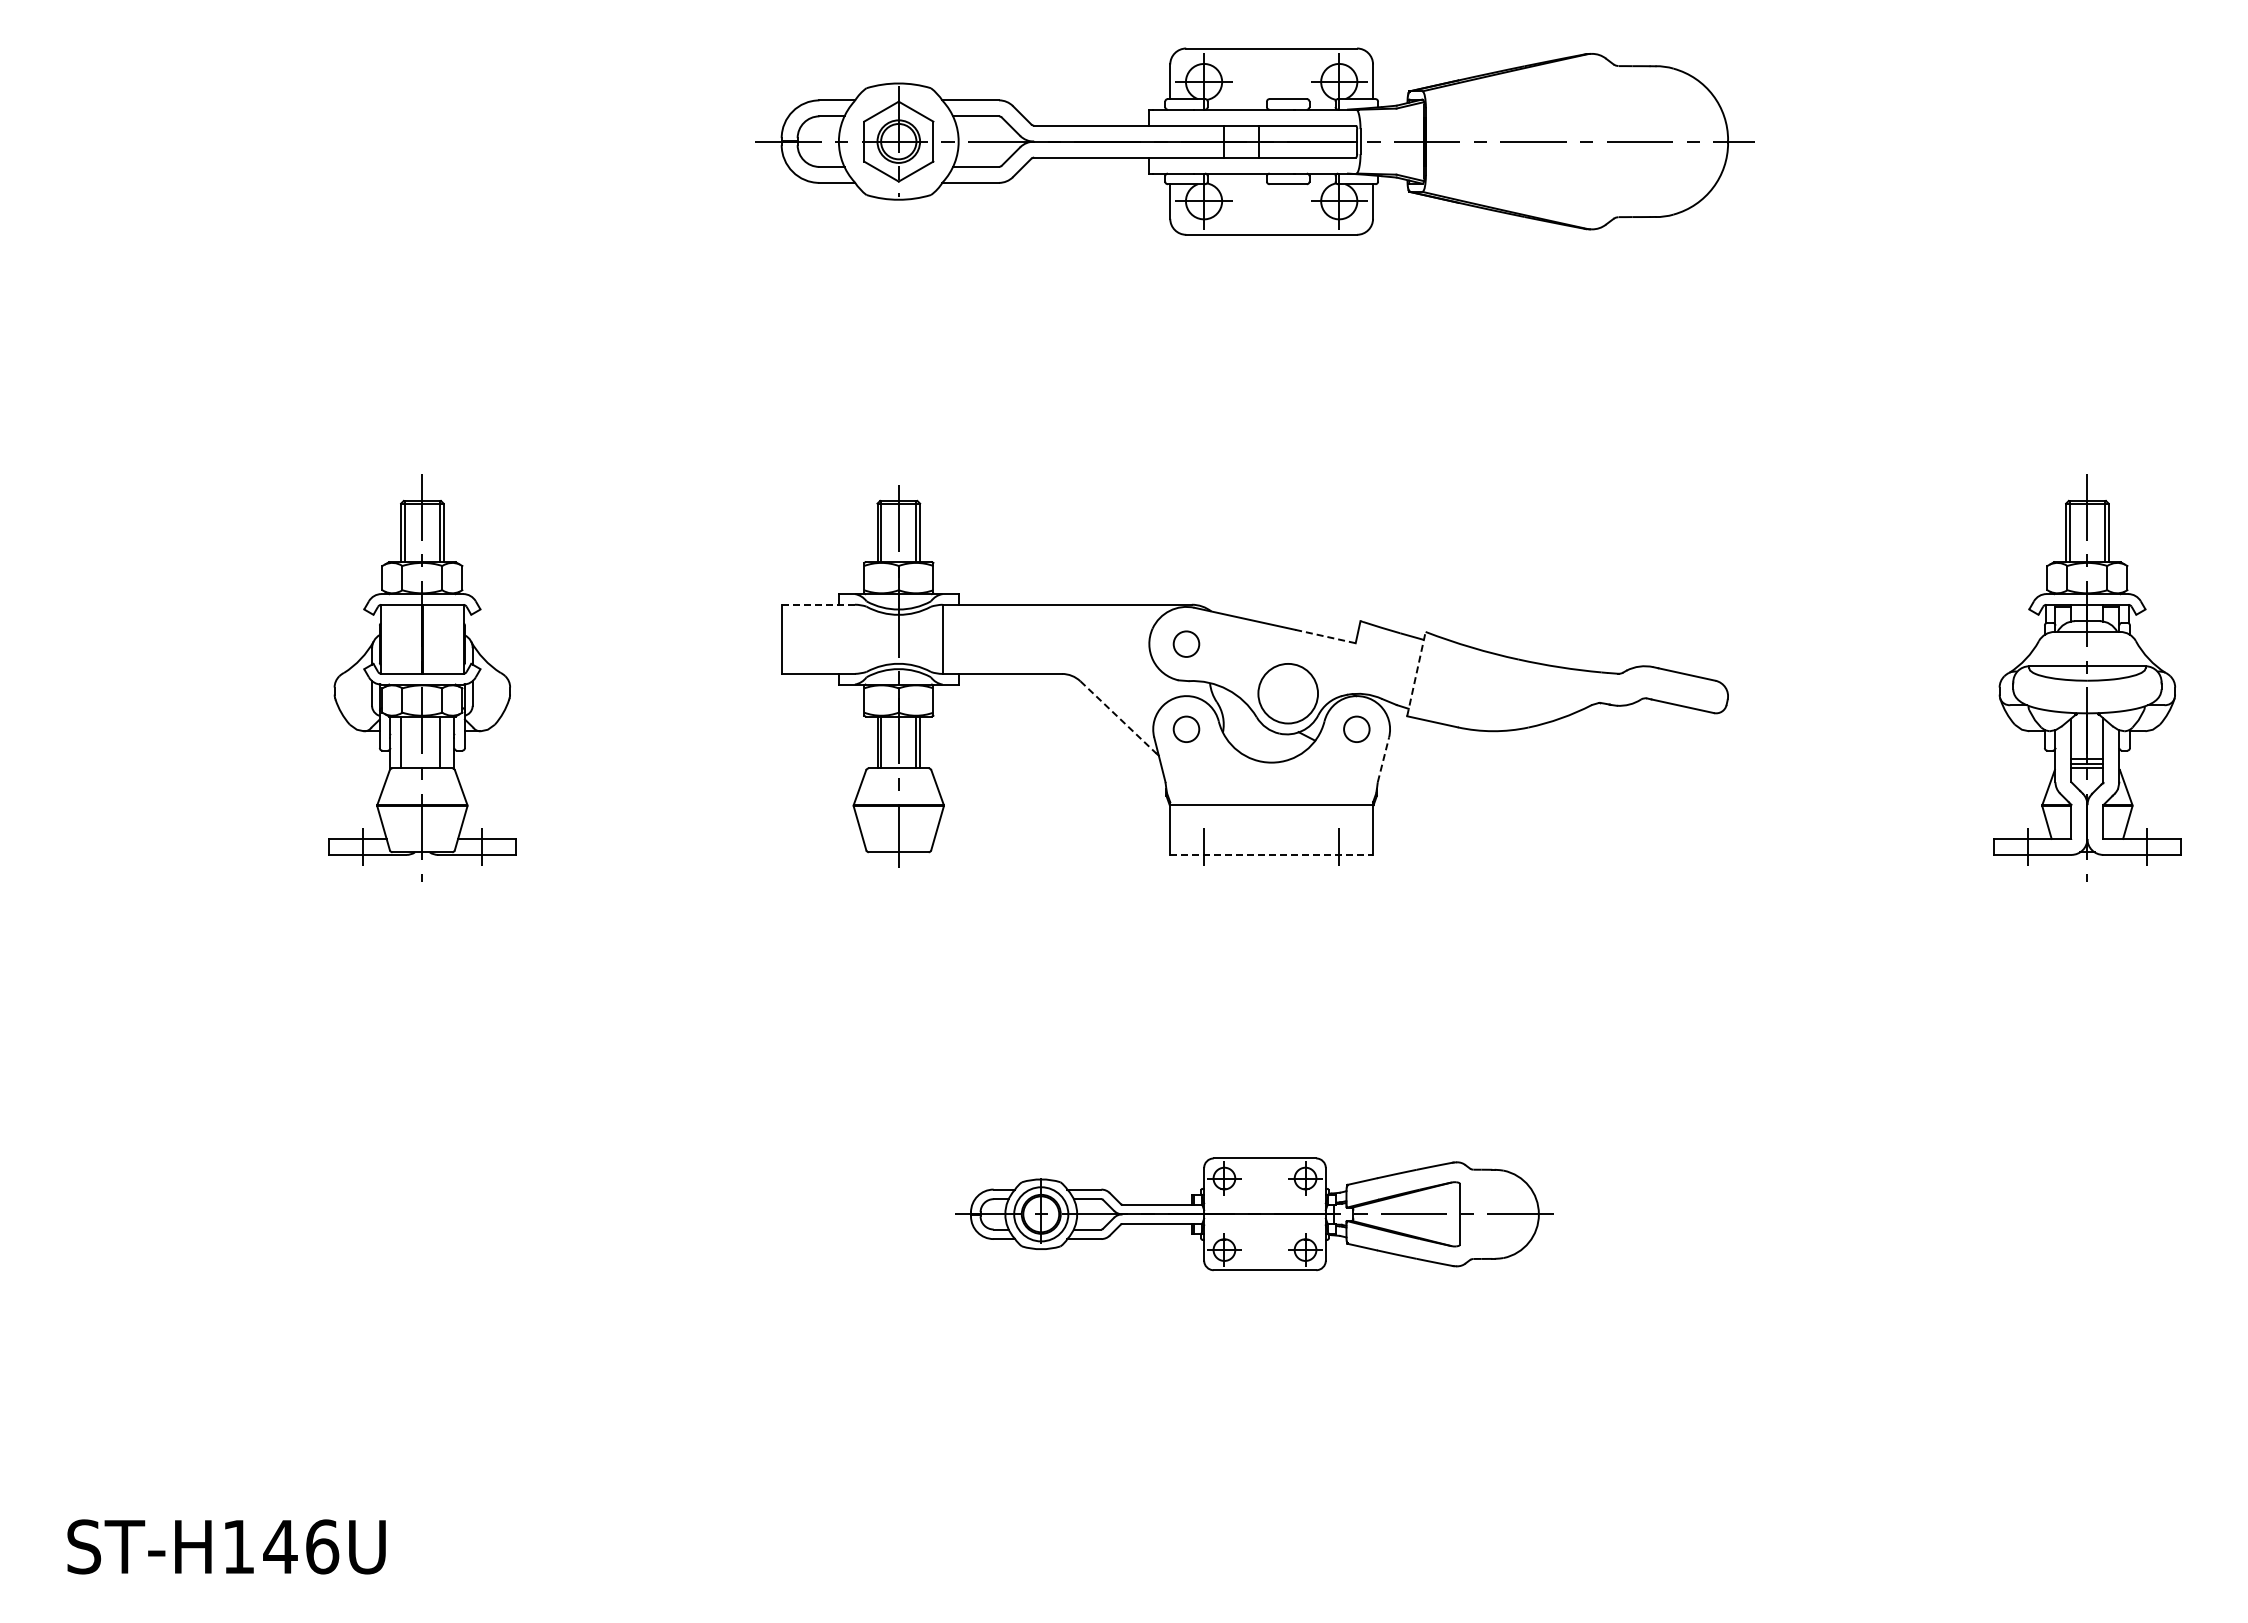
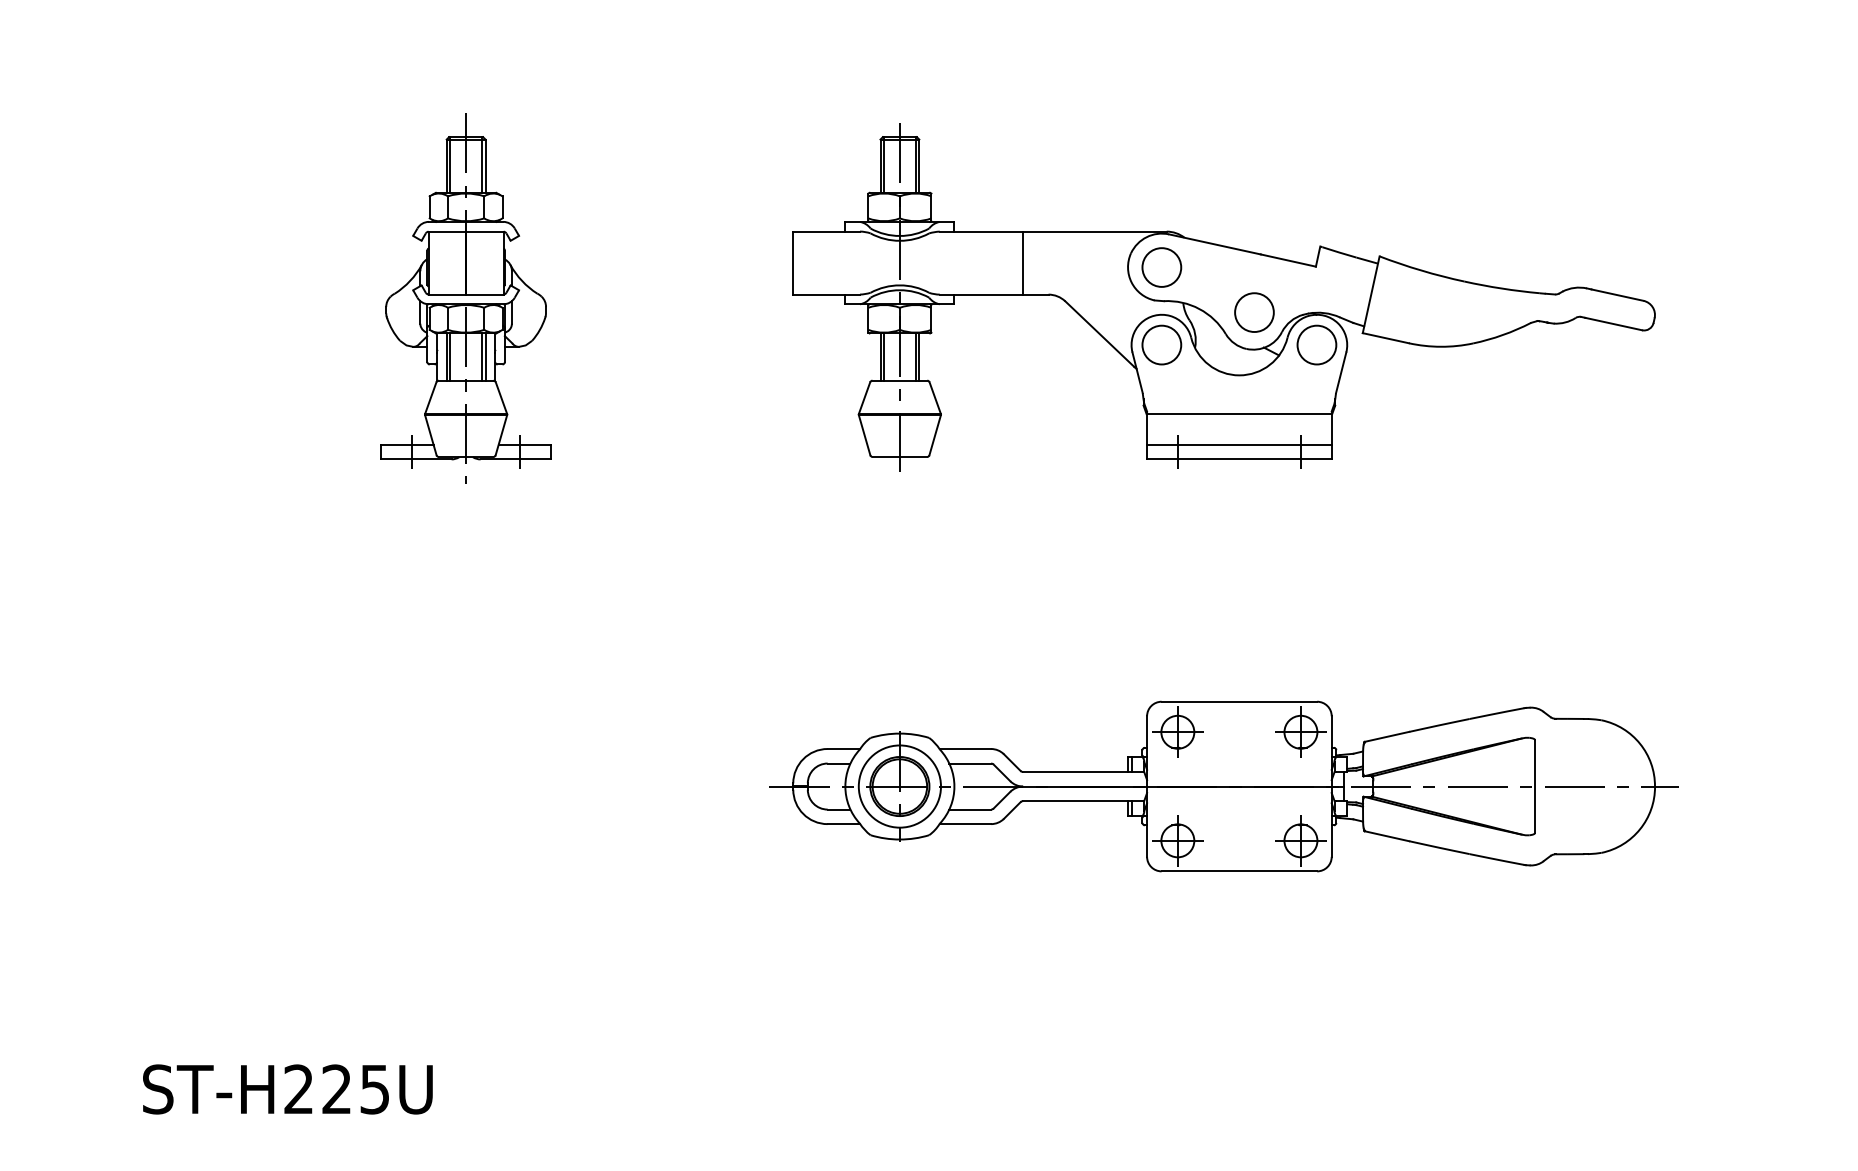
line: (818, 604) -> (826, 231), dashed -> solid
line: (1325, 636) -> (1288, 260), dashed -> solid
line: (943, 638) -> (1023, 262), moved
circle: (1186, 643) -> (1161, 266), size x1.67
line: (1416, 673) -> (1371, 294), dashed -> solid
circle: (1287, 693) -> (1253, 312), size x0.71
line: (1118, 717) -> (1099, 334), dashed -> solid
circle: (1186, 729) -> (1161, 345), size x1.67
circle: (1356, 729) -> (1316, 345), size x1.67
line: (404, 742) -> (449, 357), added
line: (443, 742) -> (485, 357), added
line: (1383, 759) -> (1341, 372), dashed -> solid
line: (1271, 838) -> (1239, 444), added
line: (1272, 854) -> (1240, 459), dashed -> solid
part: (1254, 1214) -> (1223, 786), size x1.67
text: (280, 1546) -> (336, 1089), ST-H146U -> ST-H225U

